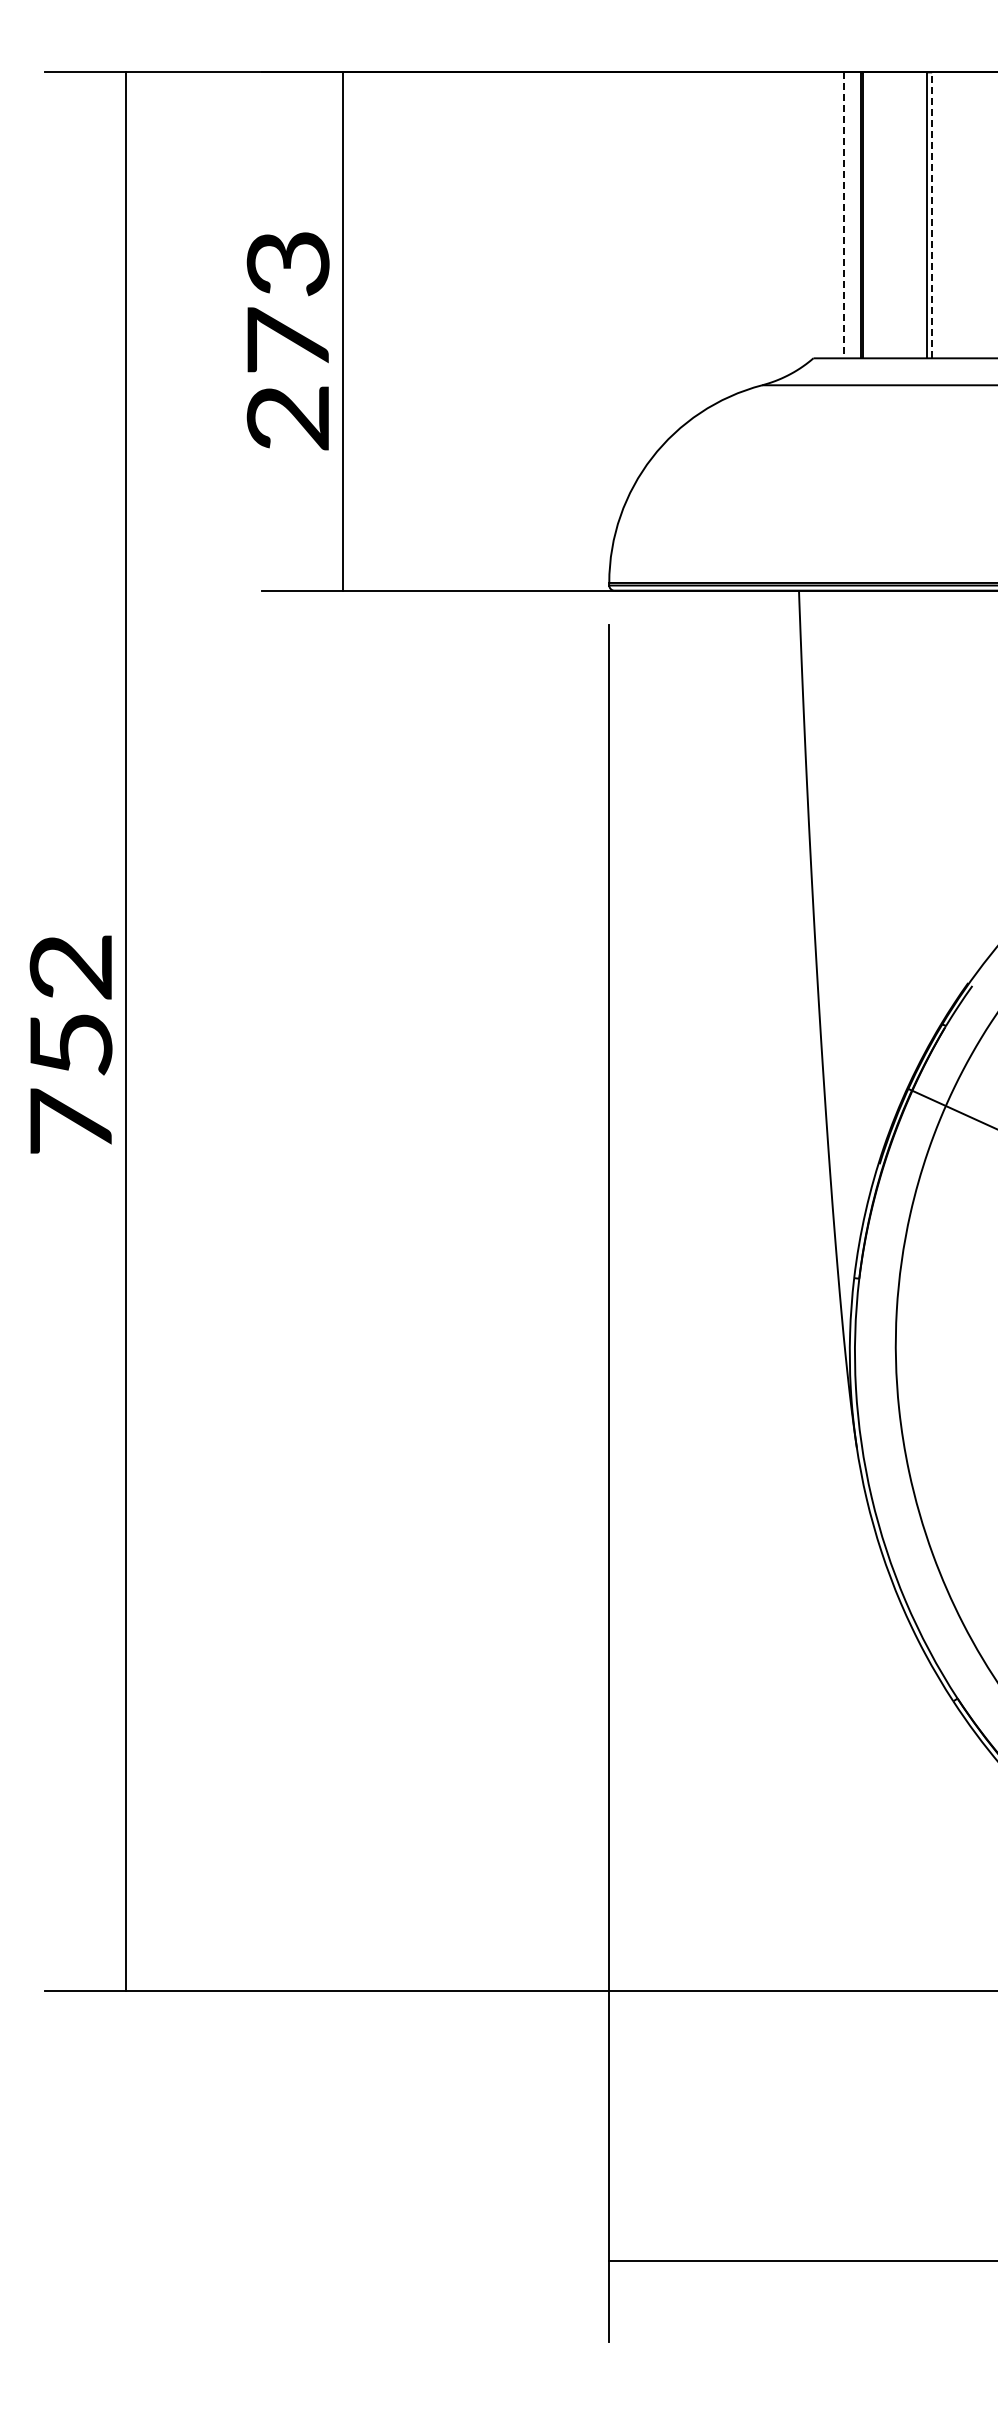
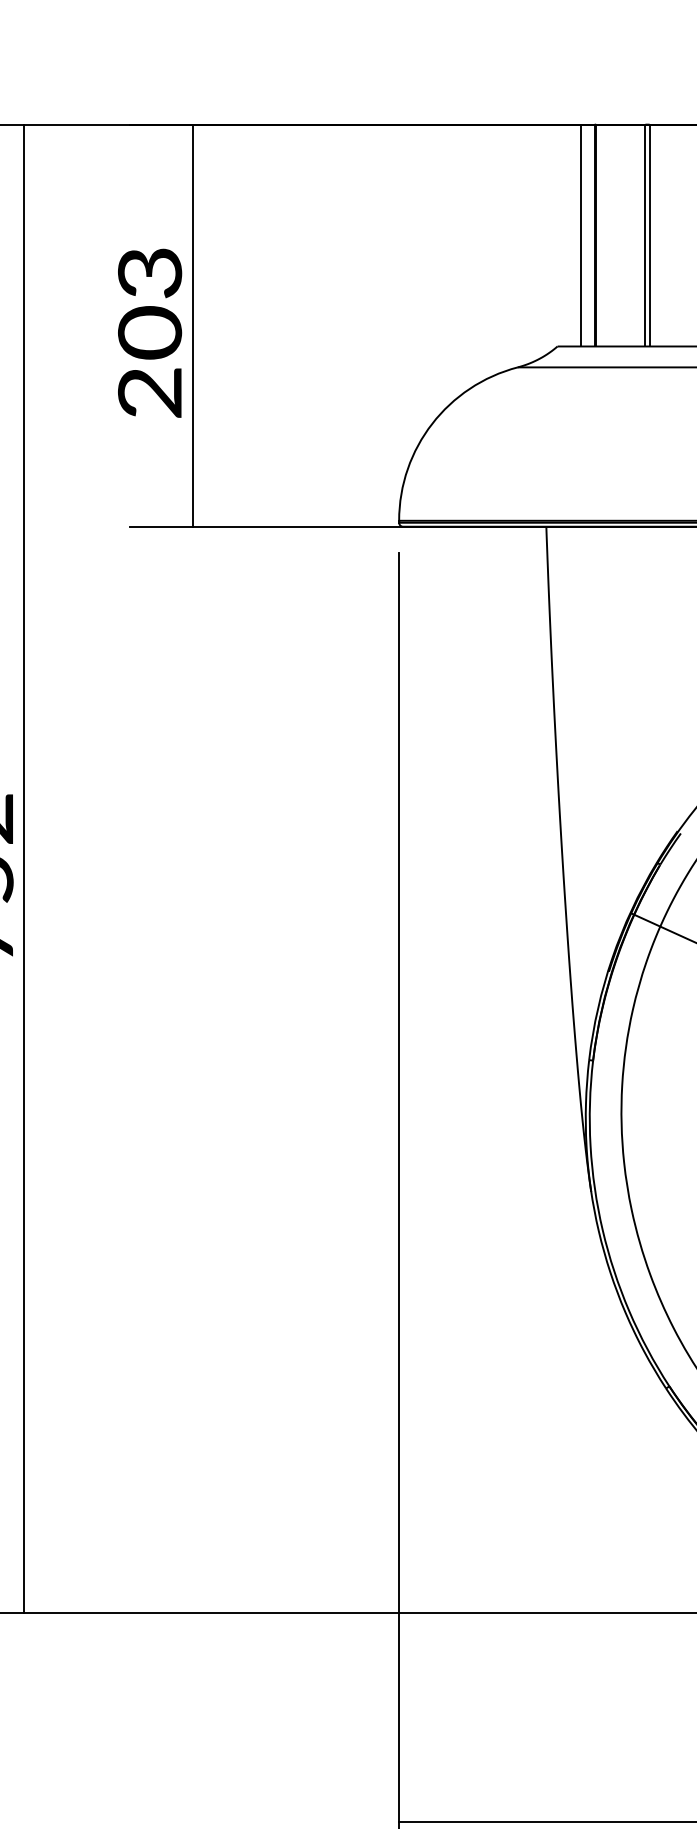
line: (844, 215) -> (581, 235), dashed -> solid
line: (932, 215) -> (649, 235), dashed -> solid
text: (287, 340) -> (149, 332), 273 -> 203

